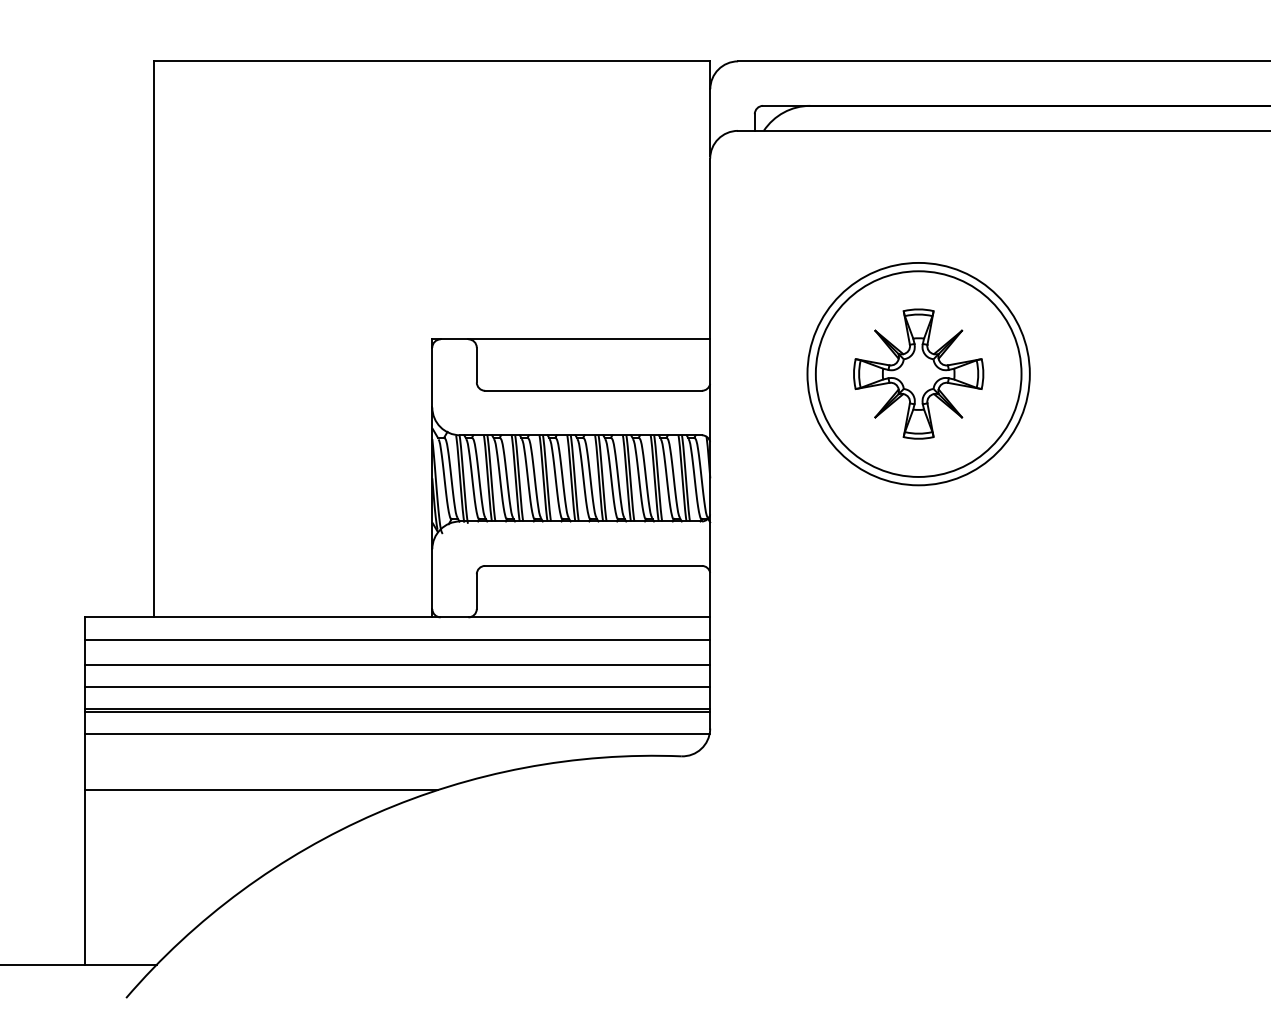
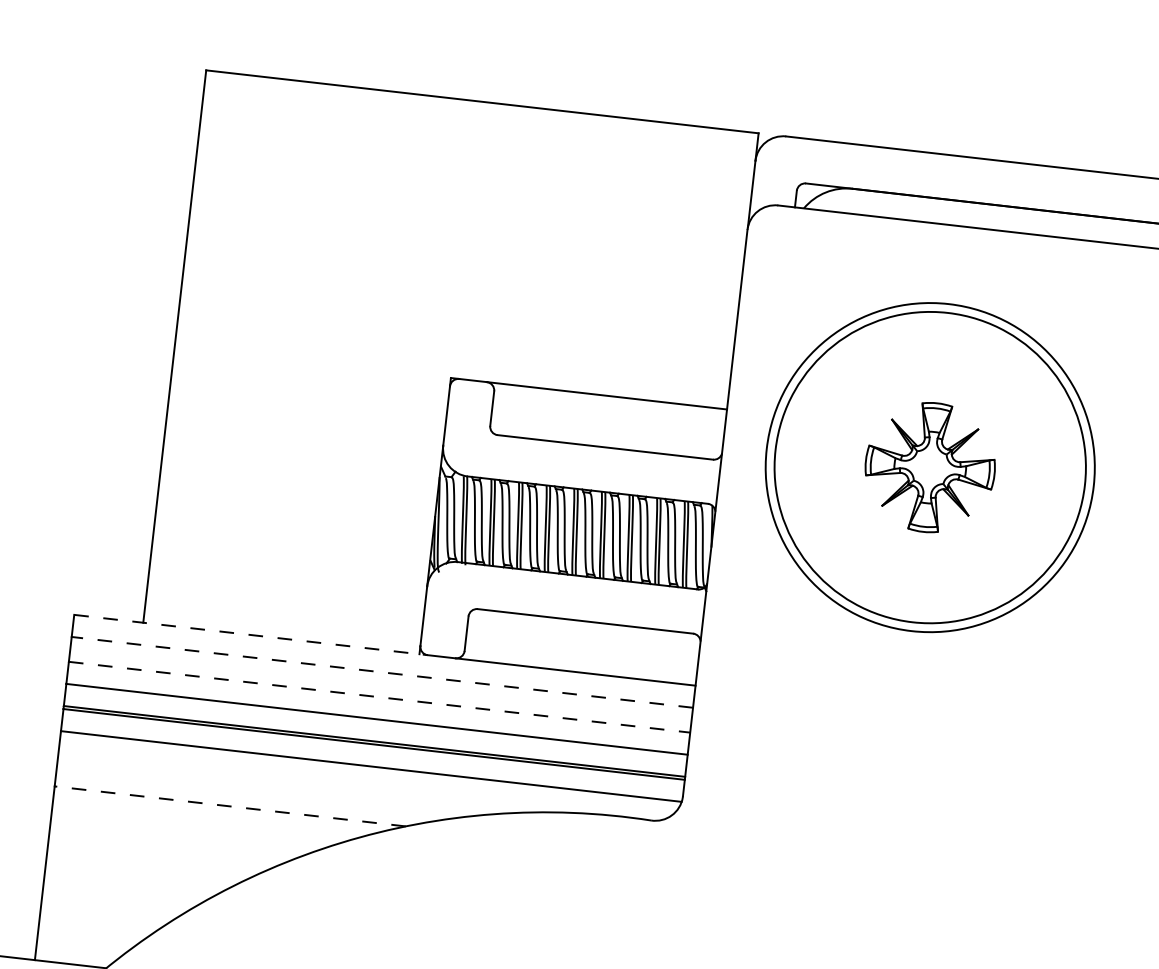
circle: (918, 373) -> (930, 466), size x1.4
circle: (918, 373) -> (930, 466), size x1.6
line: (262, 617) -> (250, 635), solid -> dashed
line: (397, 639) -> (382, 672), solid -> dashed
line: (397, 664) -> (379, 697), solid -> dashed
line: (261, 789) -> (230, 805), solid -> dashed

